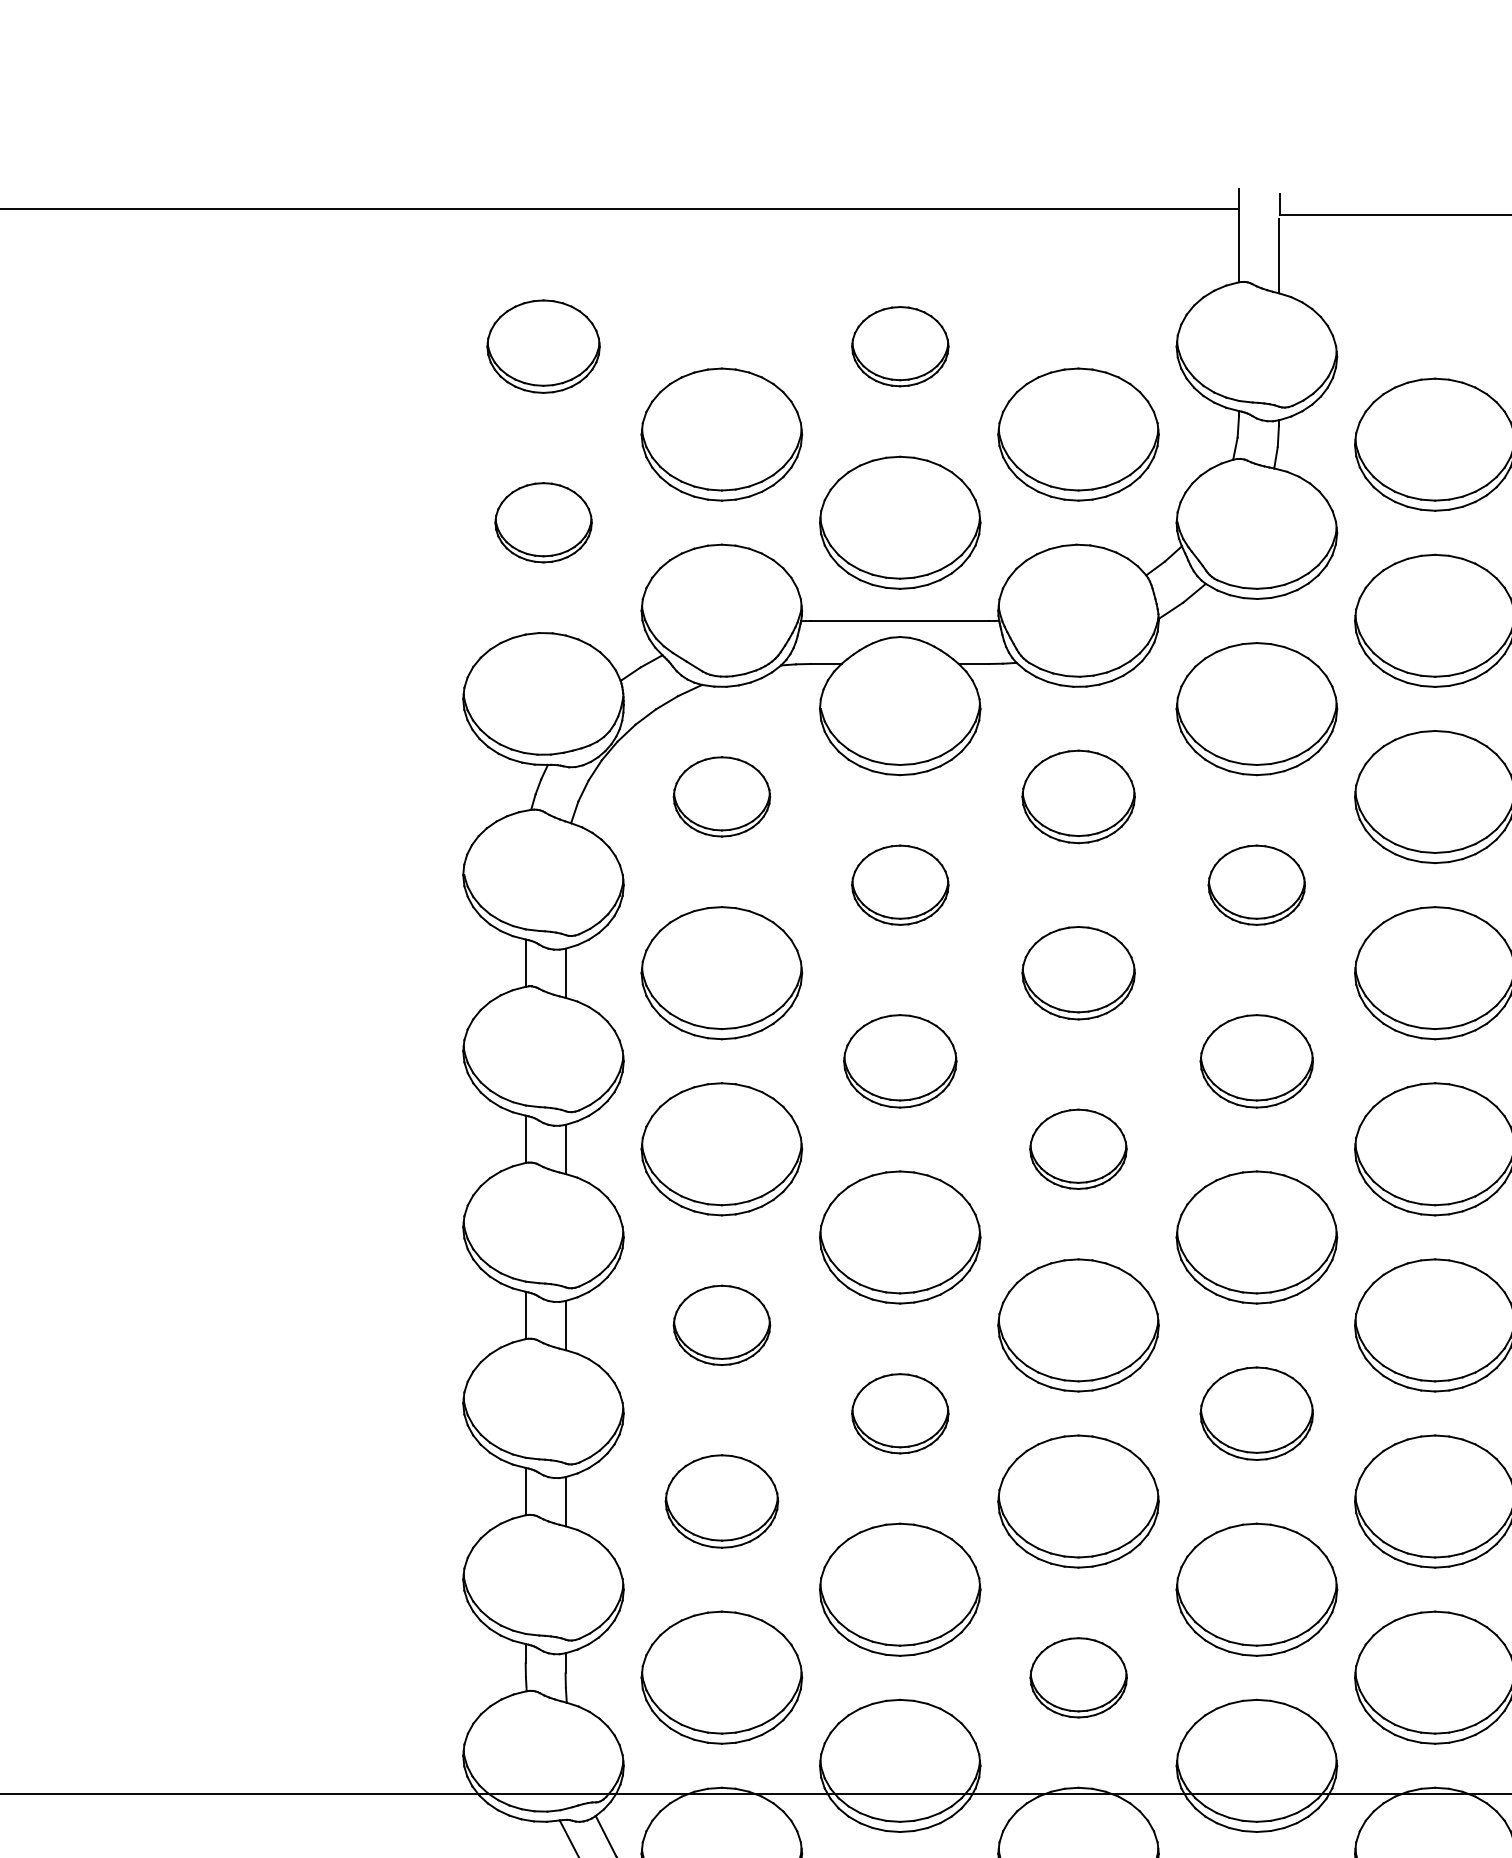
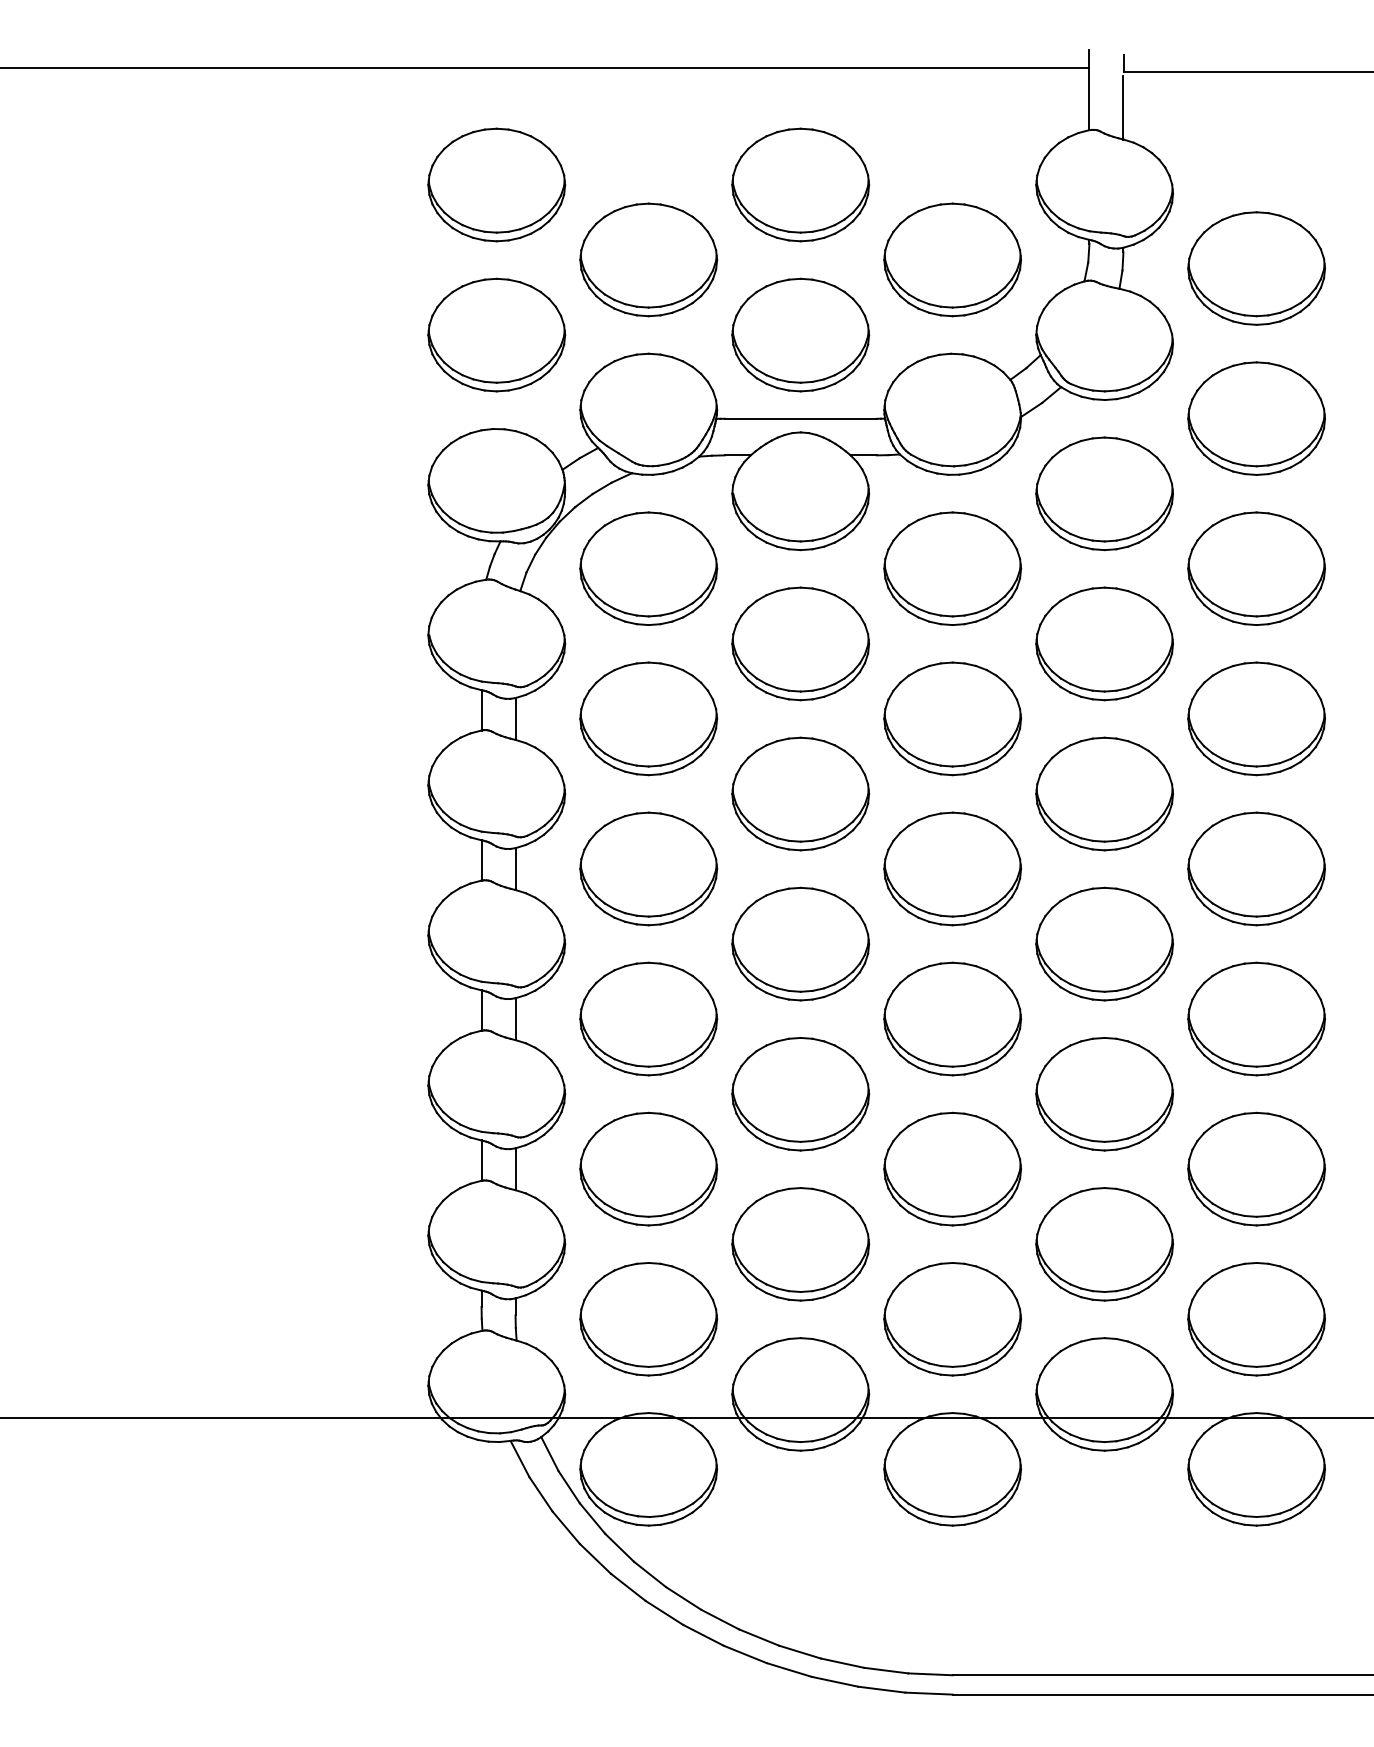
part: (543, 346) -> (496, 184), size x1.43
part: (899, 346) -> (800, 184), size x1.67
part: (543, 522) -> (496, 334), size x1.67
part: (721, 796) -> (648, 568), size x1.67
part: (1078, 796) -> (952, 568), size x1.43
part: (899, 884) -> (800, 643), size x1.67
part: (1256, 884) -> (1104, 643), size x1.67
part: (1078, 972) -> (952, 718), size x1.43
part: (899, 1060) -> (800, 793), size x1.43
part: (1256, 1060) -> (1104, 793), size x1.43
part: (1078, 1148) -> (952, 868), size x1.67
part: (721, 1324) -> (648, 1018), size x1.67
part: (899, 1413) -> (800, 1094), size x1.67
part: (1256, 1413) -> (1104, 1094), size x1.43
part: (721, 1500) -> (648, 1168), size x1.43
part: (1078, 1678) -> (952, 1319), size x1.67

